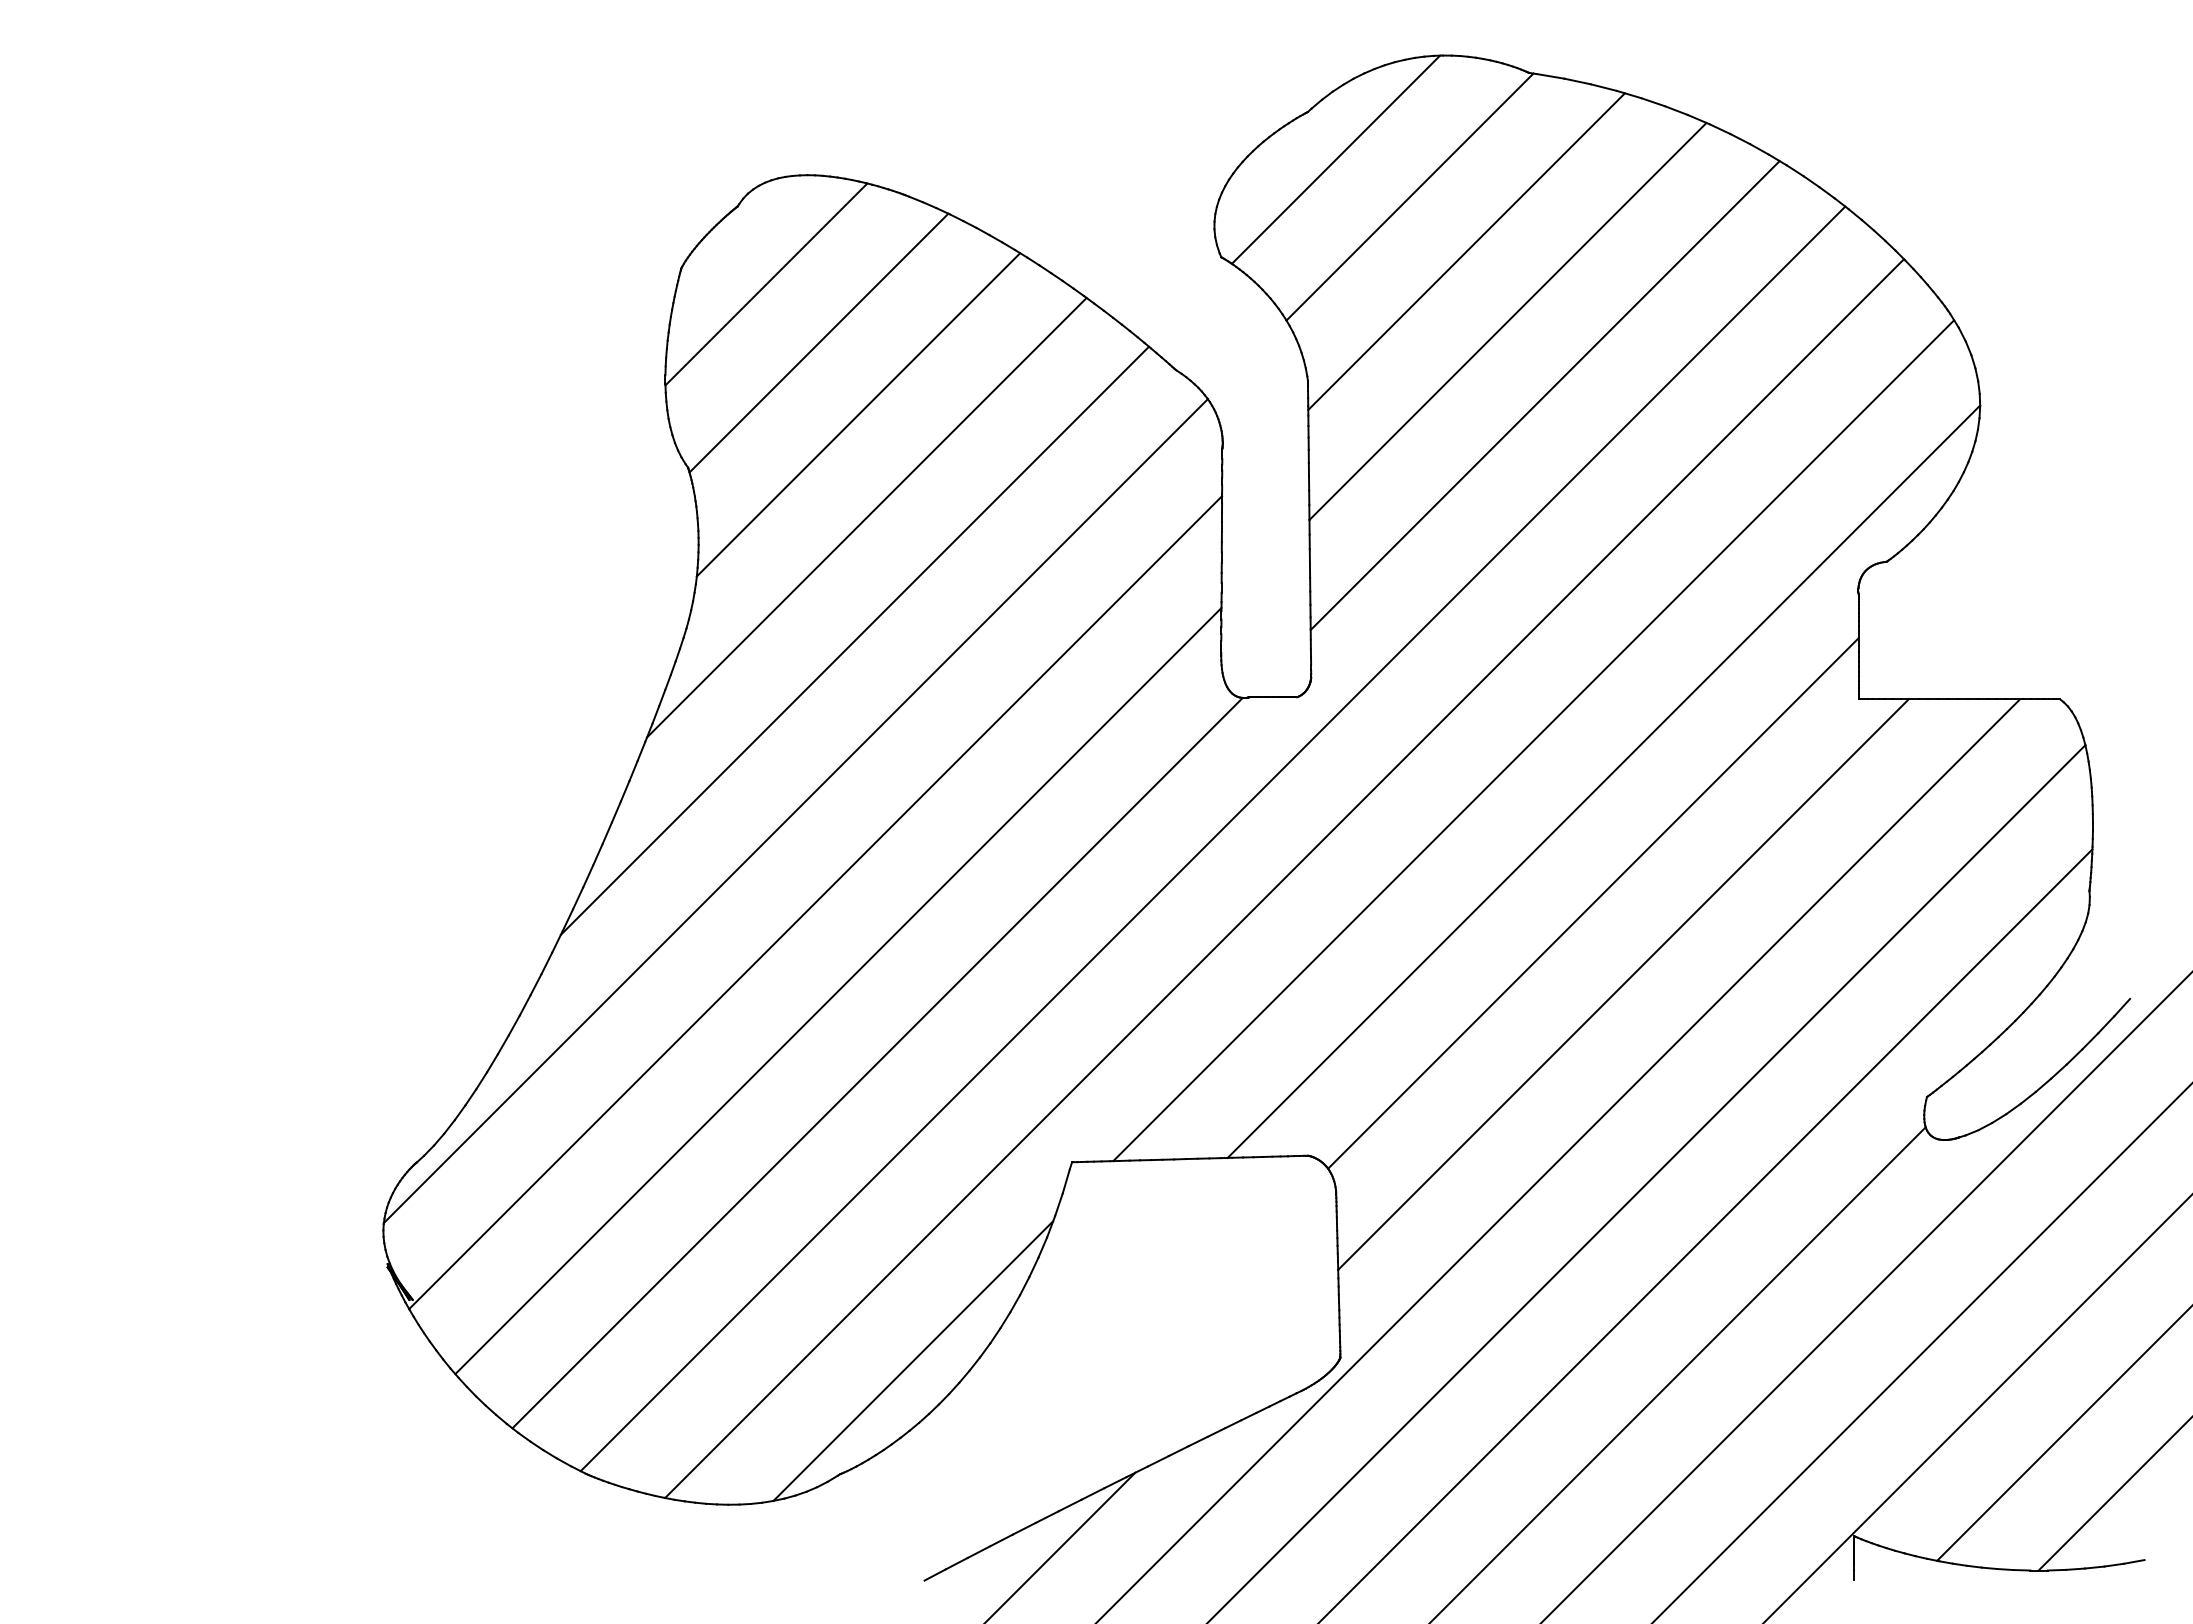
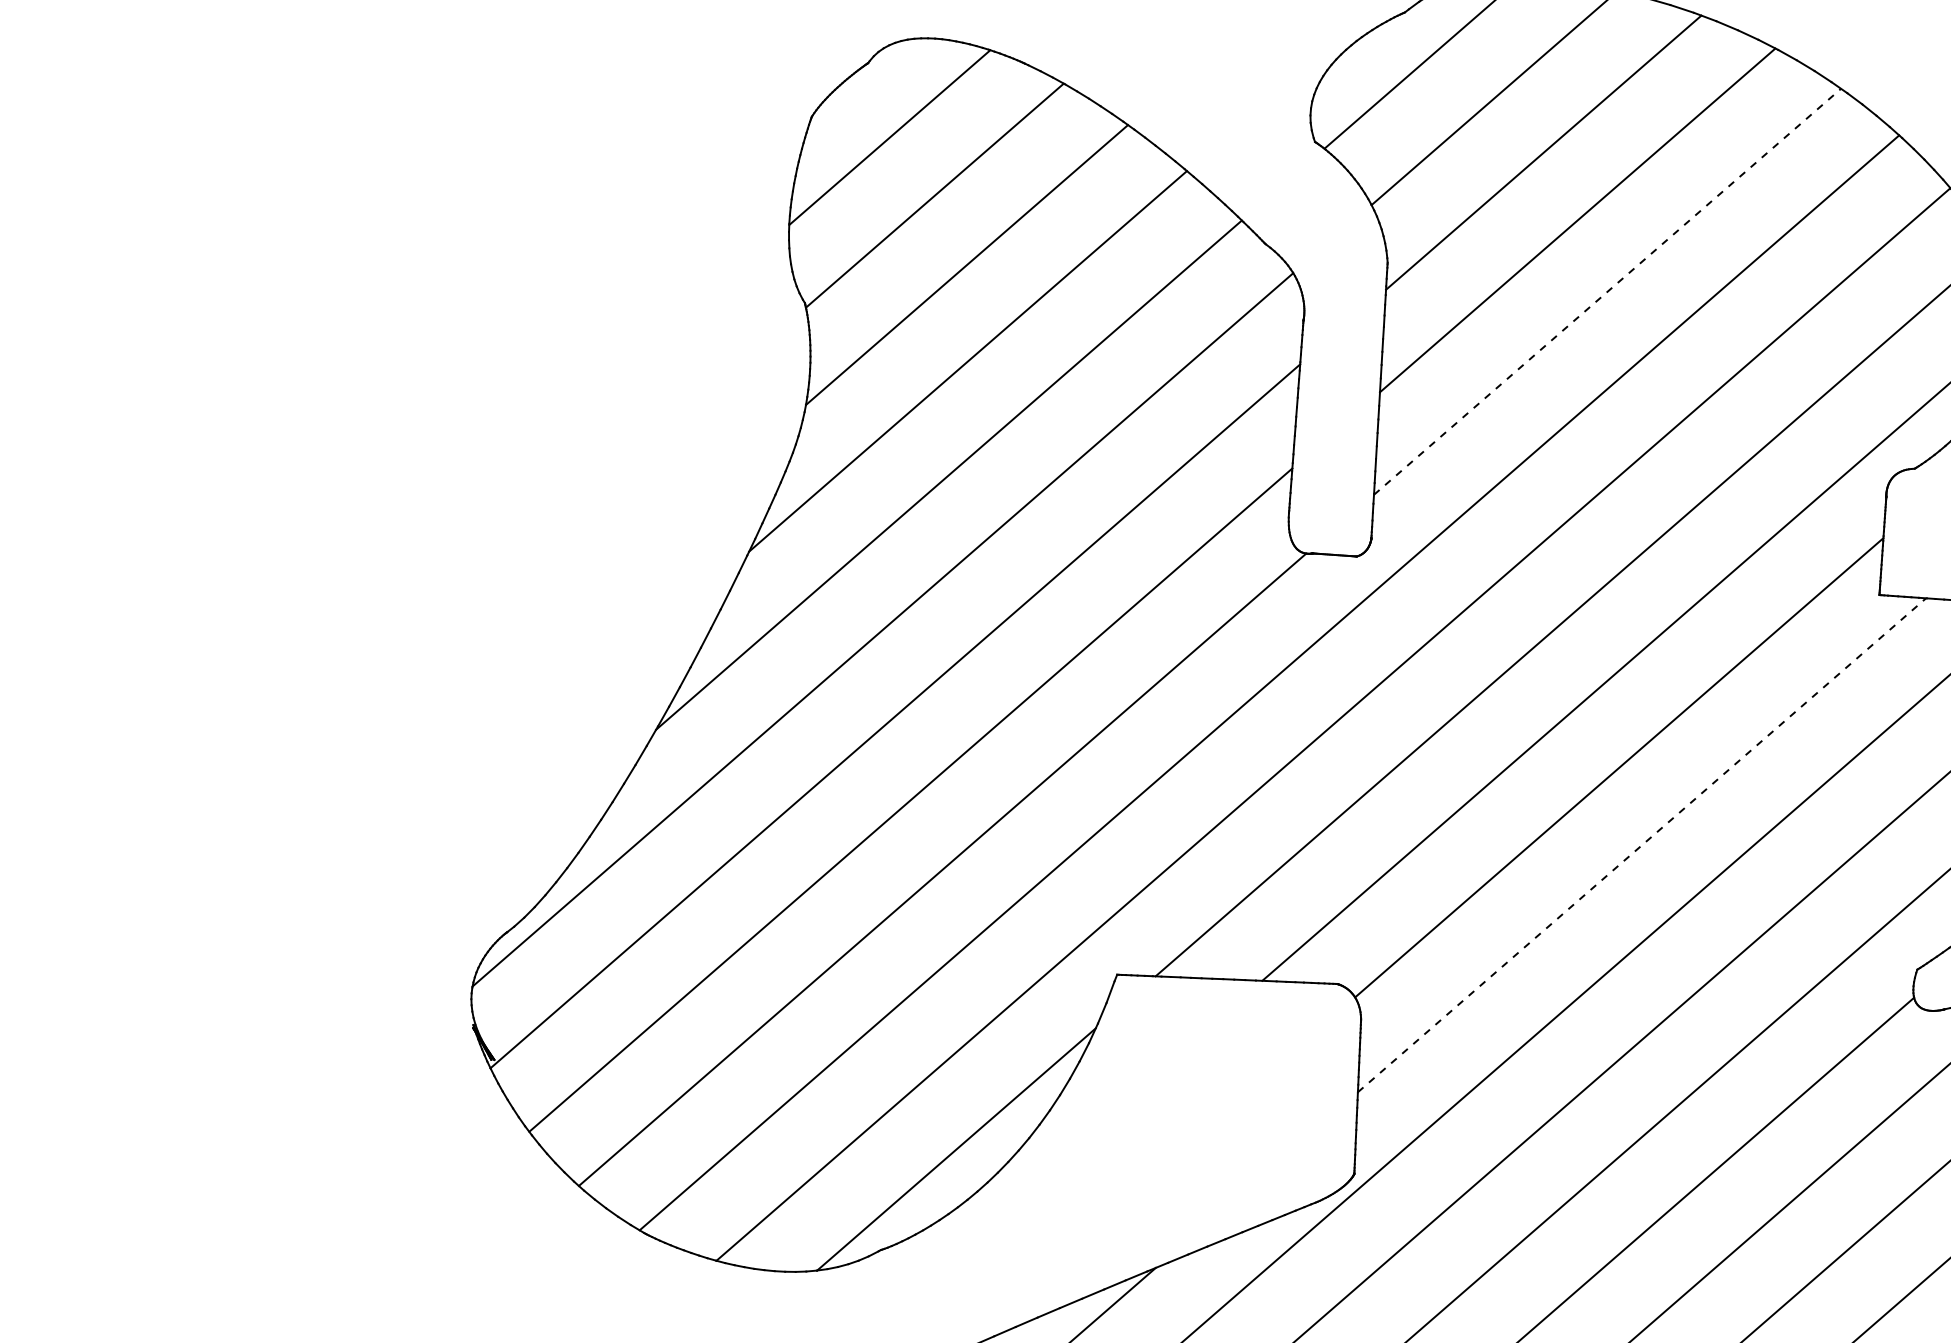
line: (1545, 395) -> (1607, 291), solid -> dashed
line: (1623, 984) -> (1642, 845), solid -> dashed

